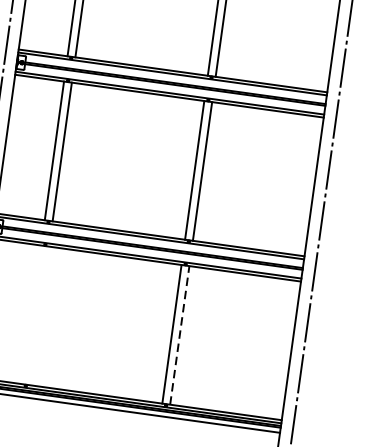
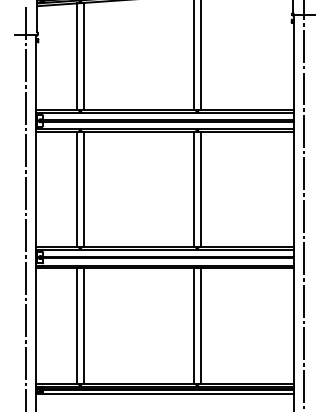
line: (32, 314) -> (77, 325), added
line: (39, 315) -> (83, 325), added
line: (179, 335) -> (200, 326), dashed -> solid

